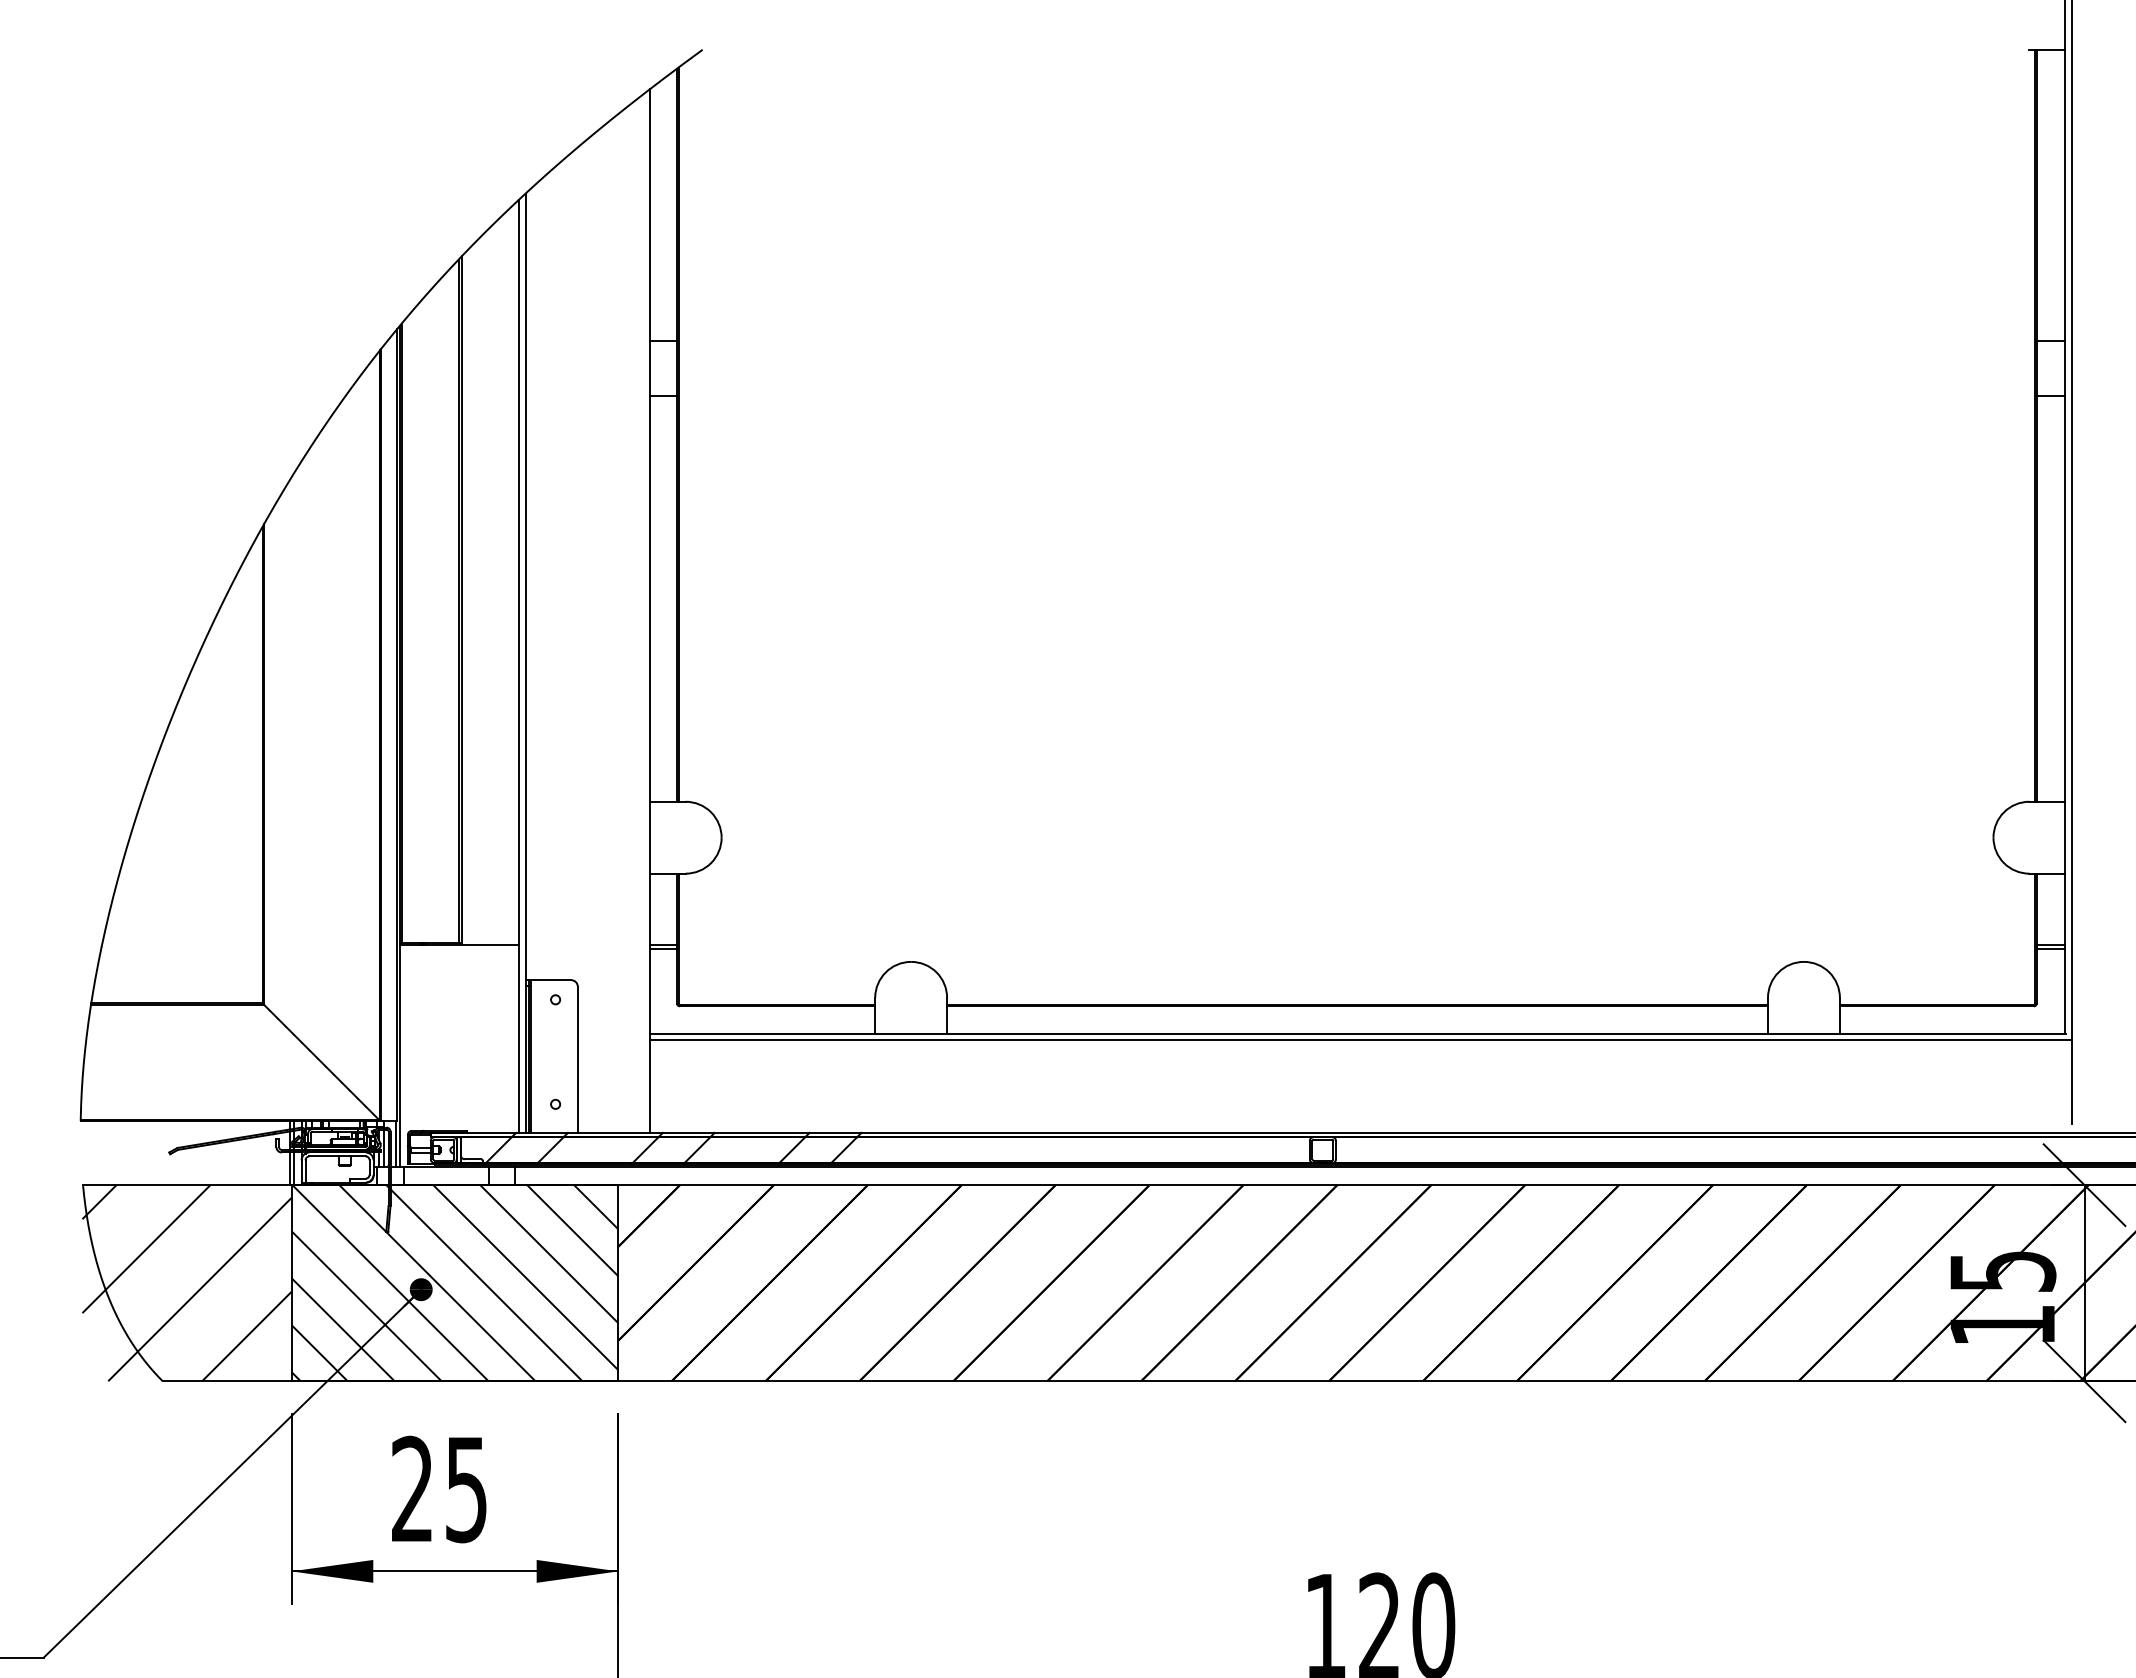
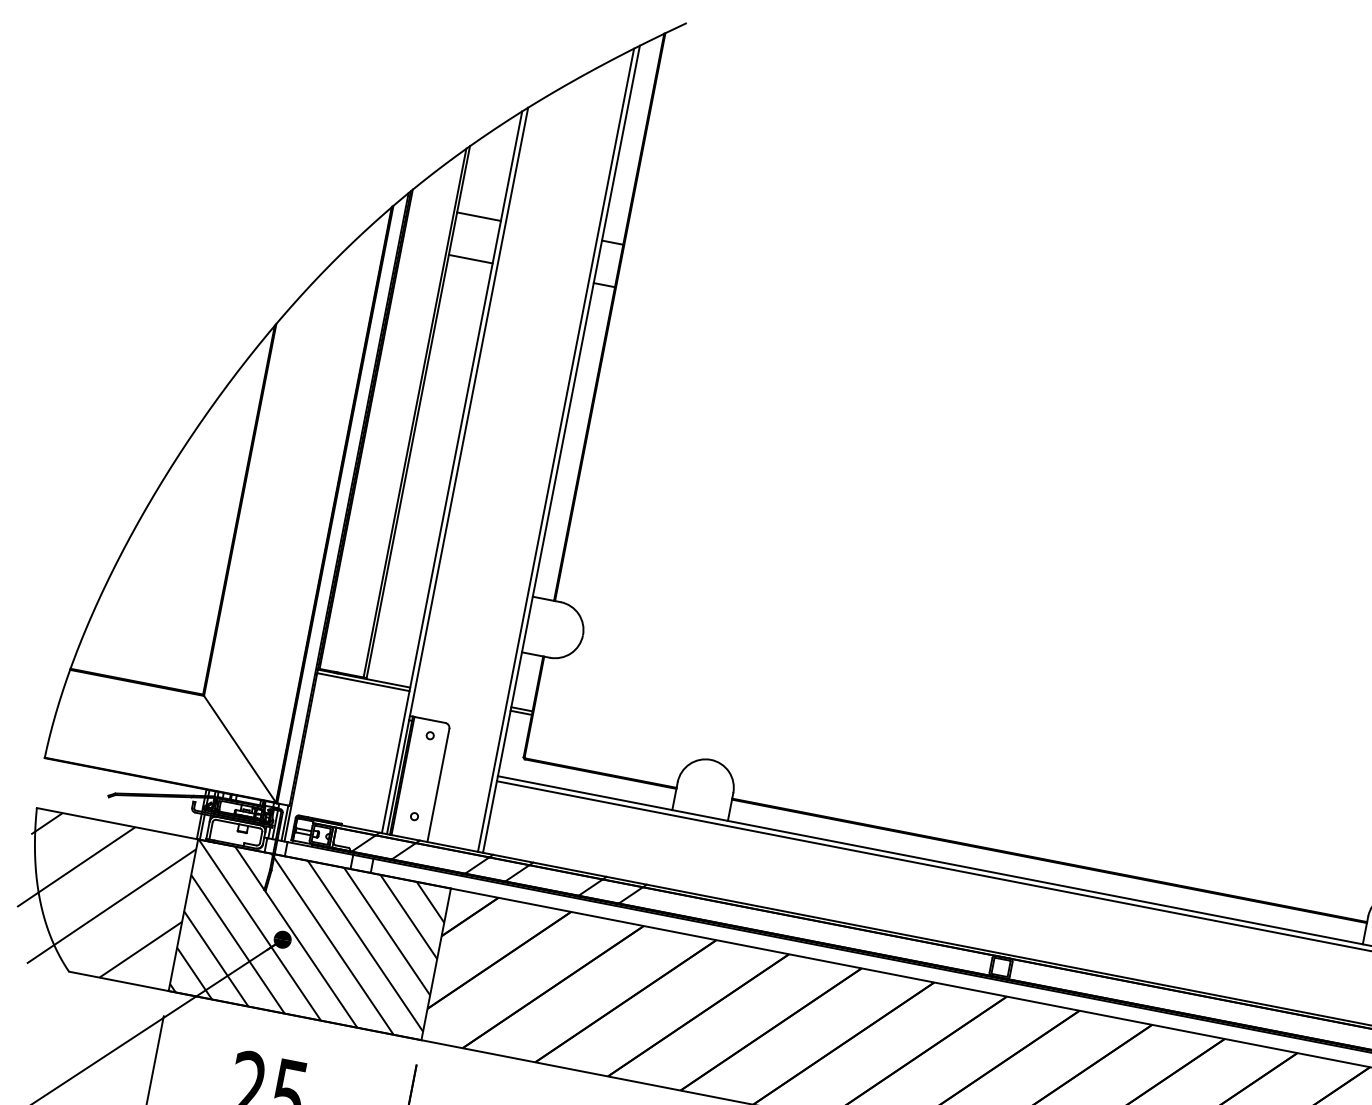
line: (490, 341) -> (478, 216), added
line: (490, 396) -> (470, 259), added
line: (643, 613) -> (556, 450), added
line: (459, 949) -> (363, 682), added

